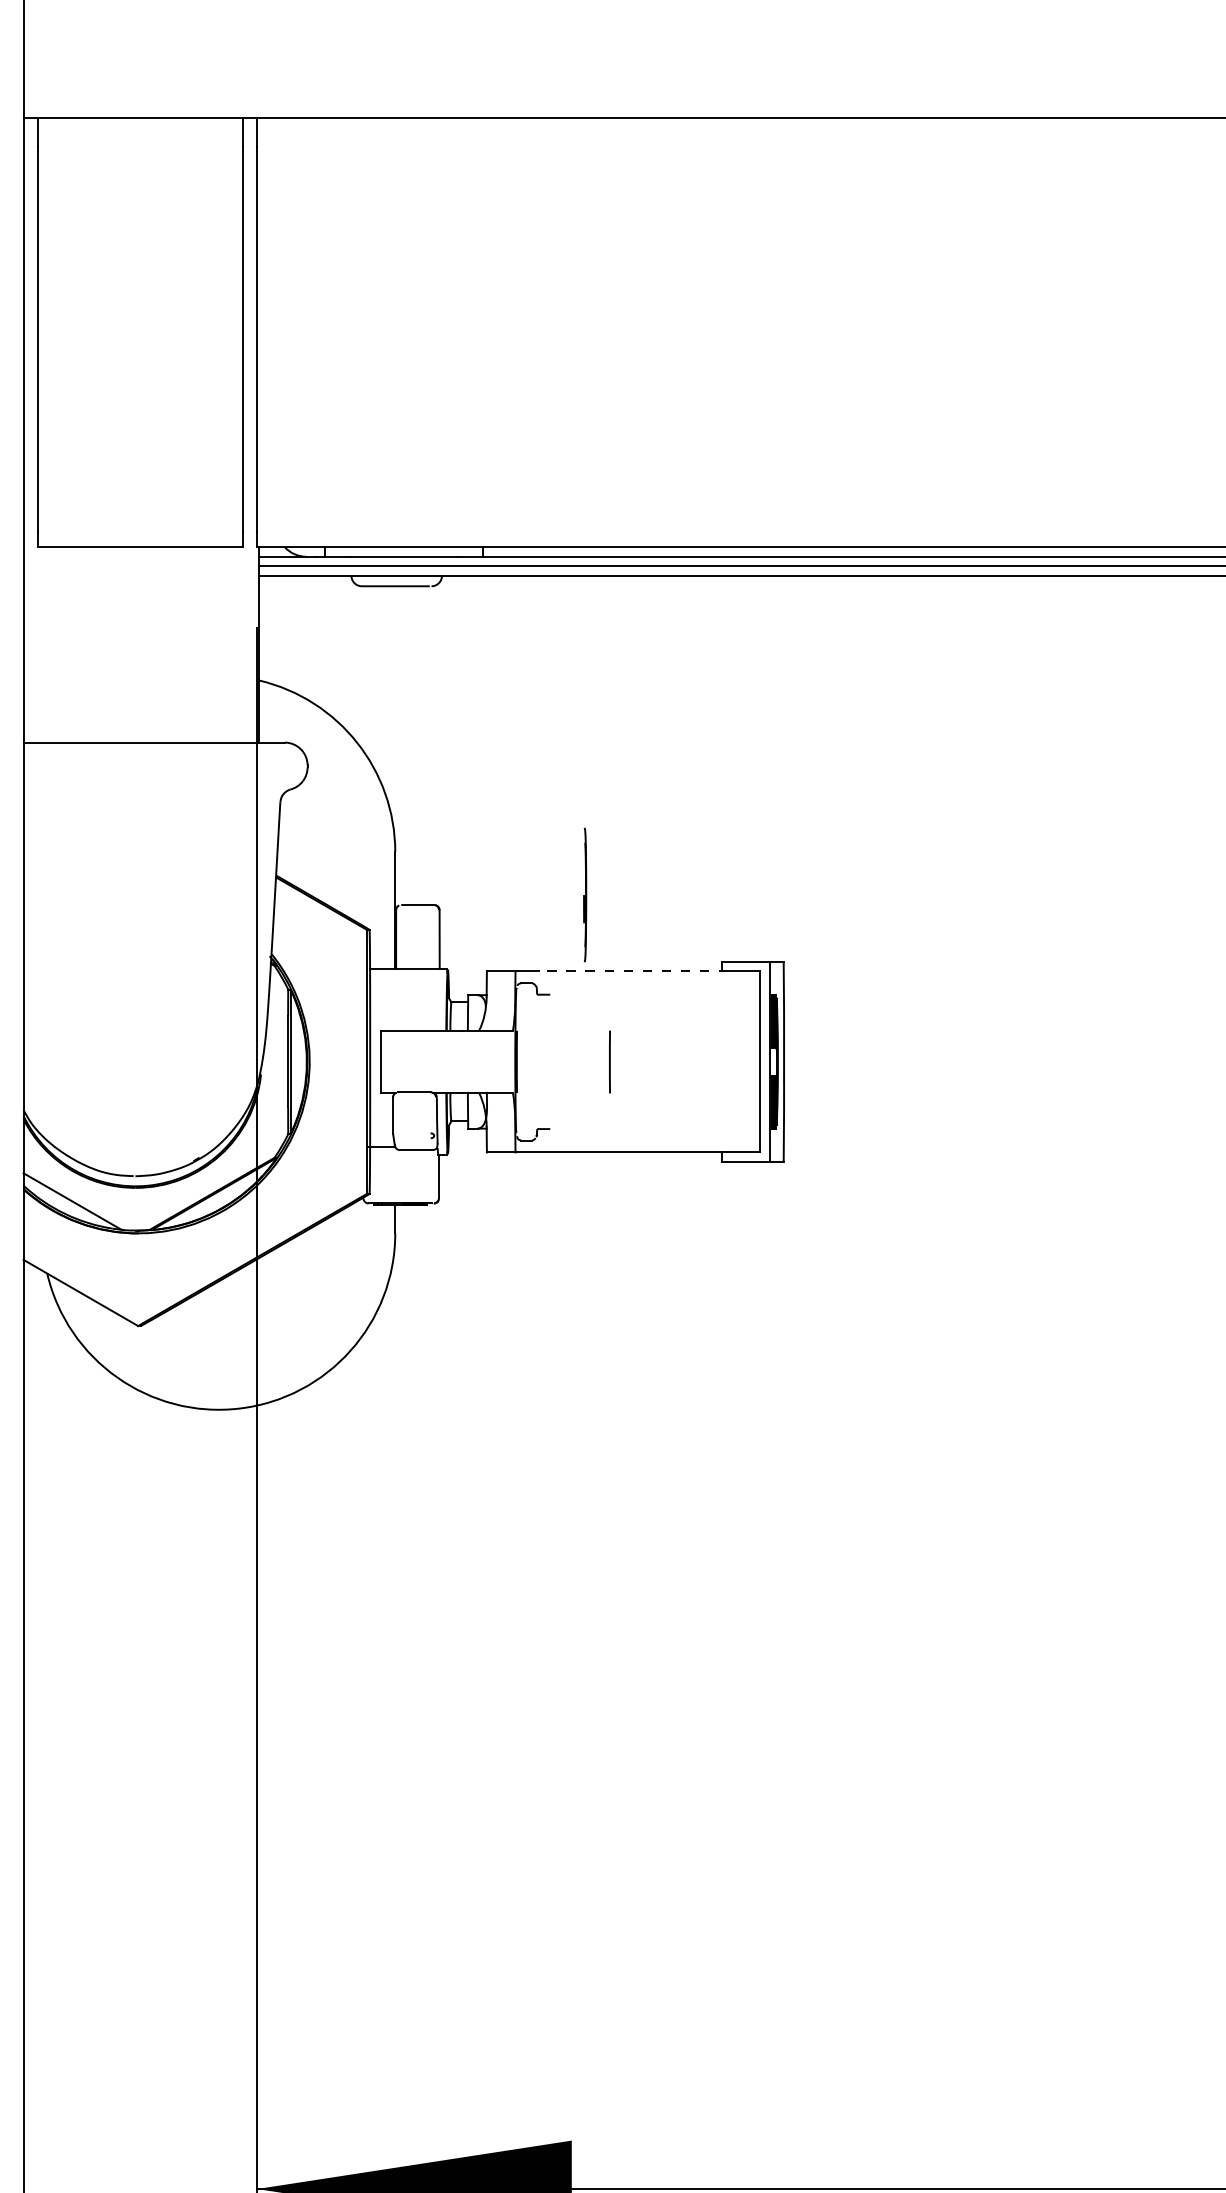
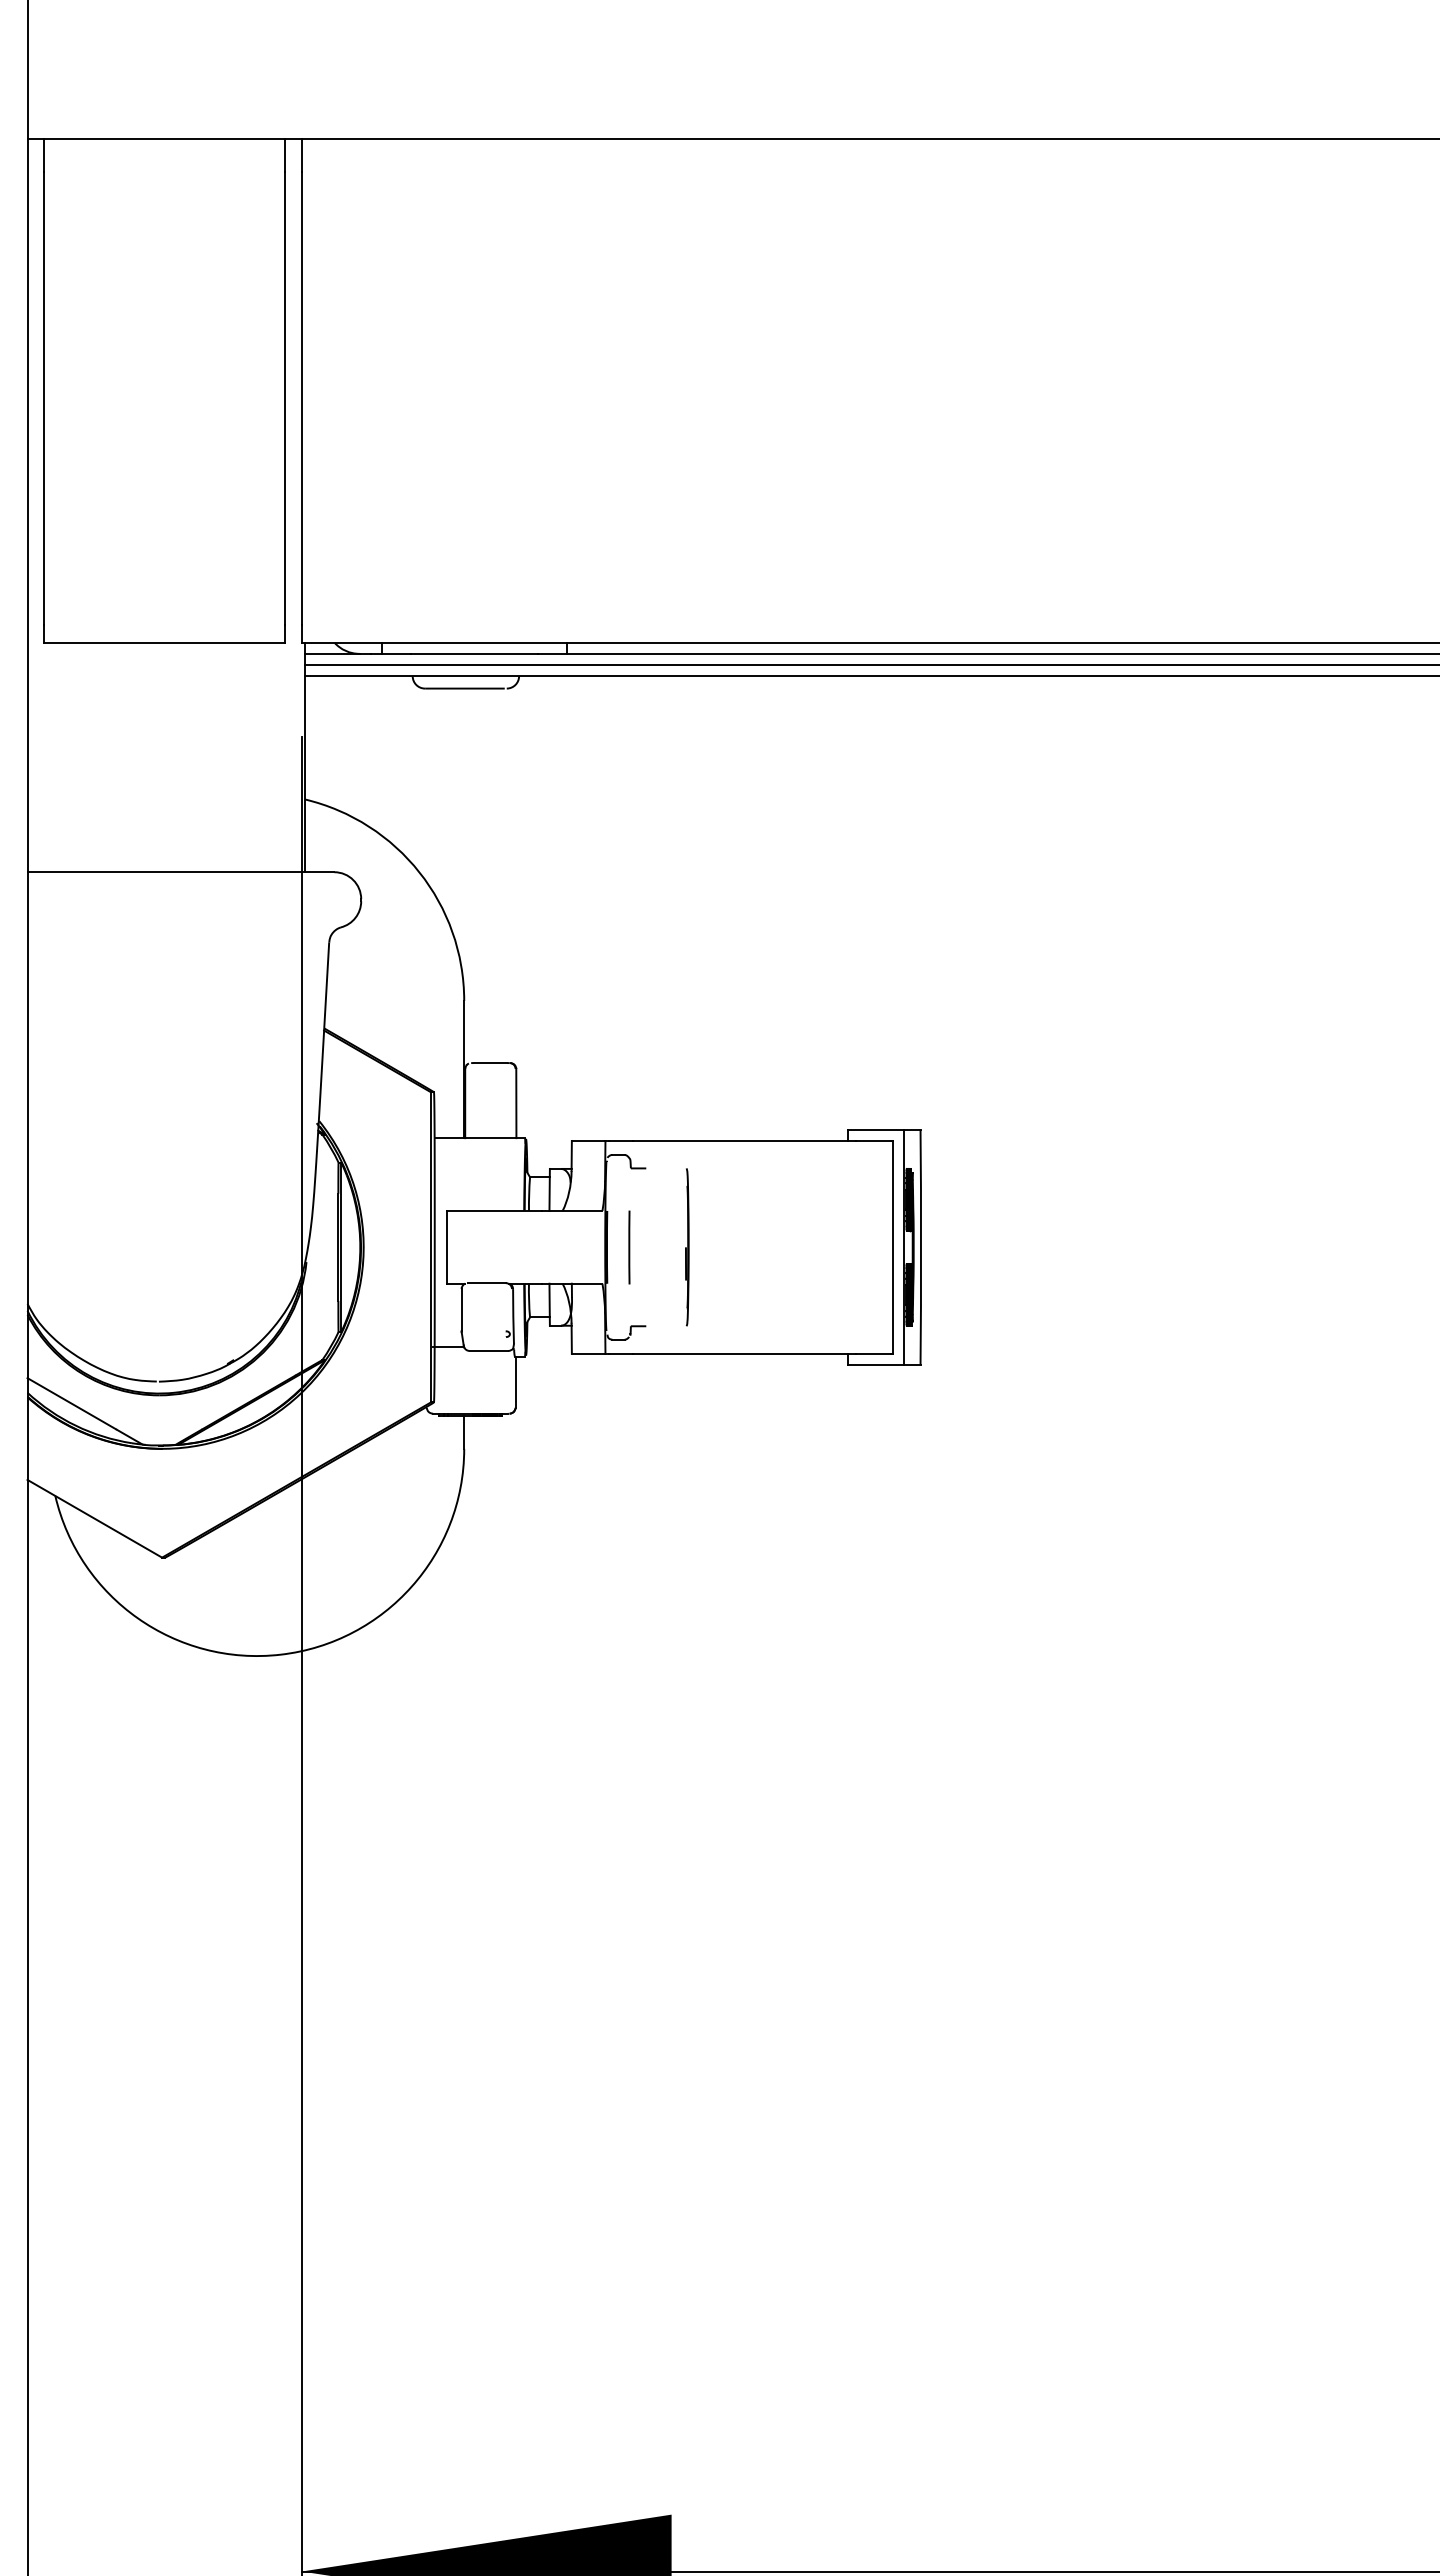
line: (585, 895) -> (687, 1247), moved
line: (633, 970) -> (743, 1140), dashed -> solid
line: (610, 1062) -> (629, 1247), moved

